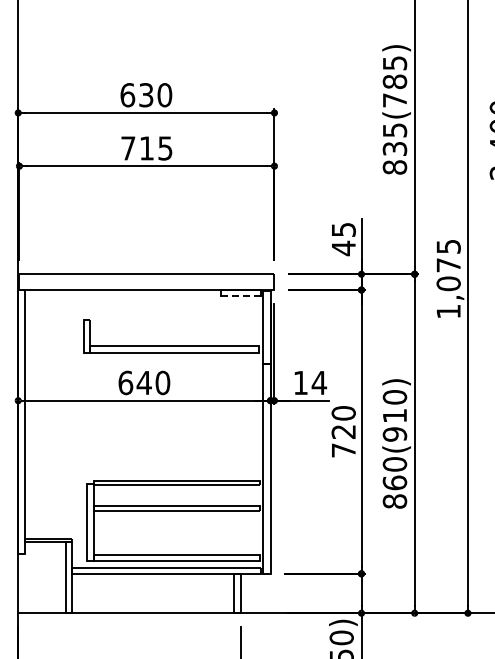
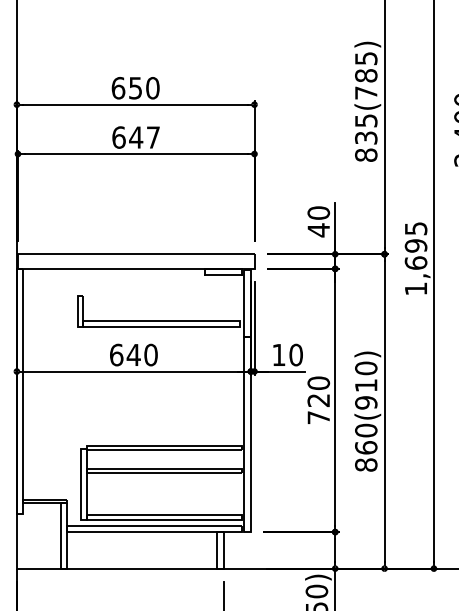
text: (146, 94) -> (135, 87), 630 -> 650
text: (146, 148) -> (135, 137), 715 -> 647
text: (343, 229) -> (318, 212), 45 -> 40
text: (448, 274) -> (415, 254), 1,075 -> 1,695
line: (240, 296) -> (223, 274), dashed -> solid
text: (319, 382) -> (296, 354), 14 -> 10

